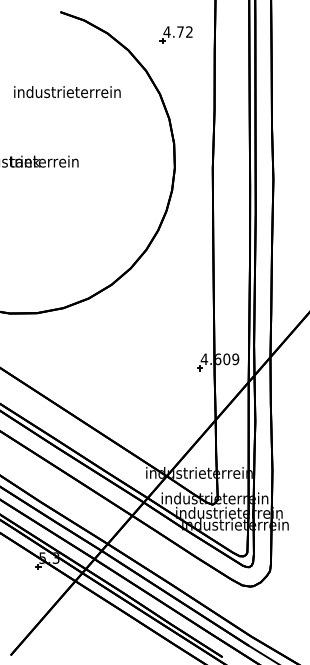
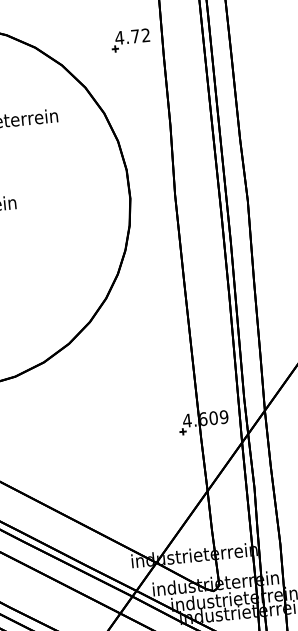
part: (175, 34) -> (129, 39), moved

